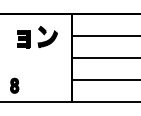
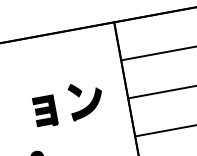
part: (37, 36) -> (68, 102), moved

